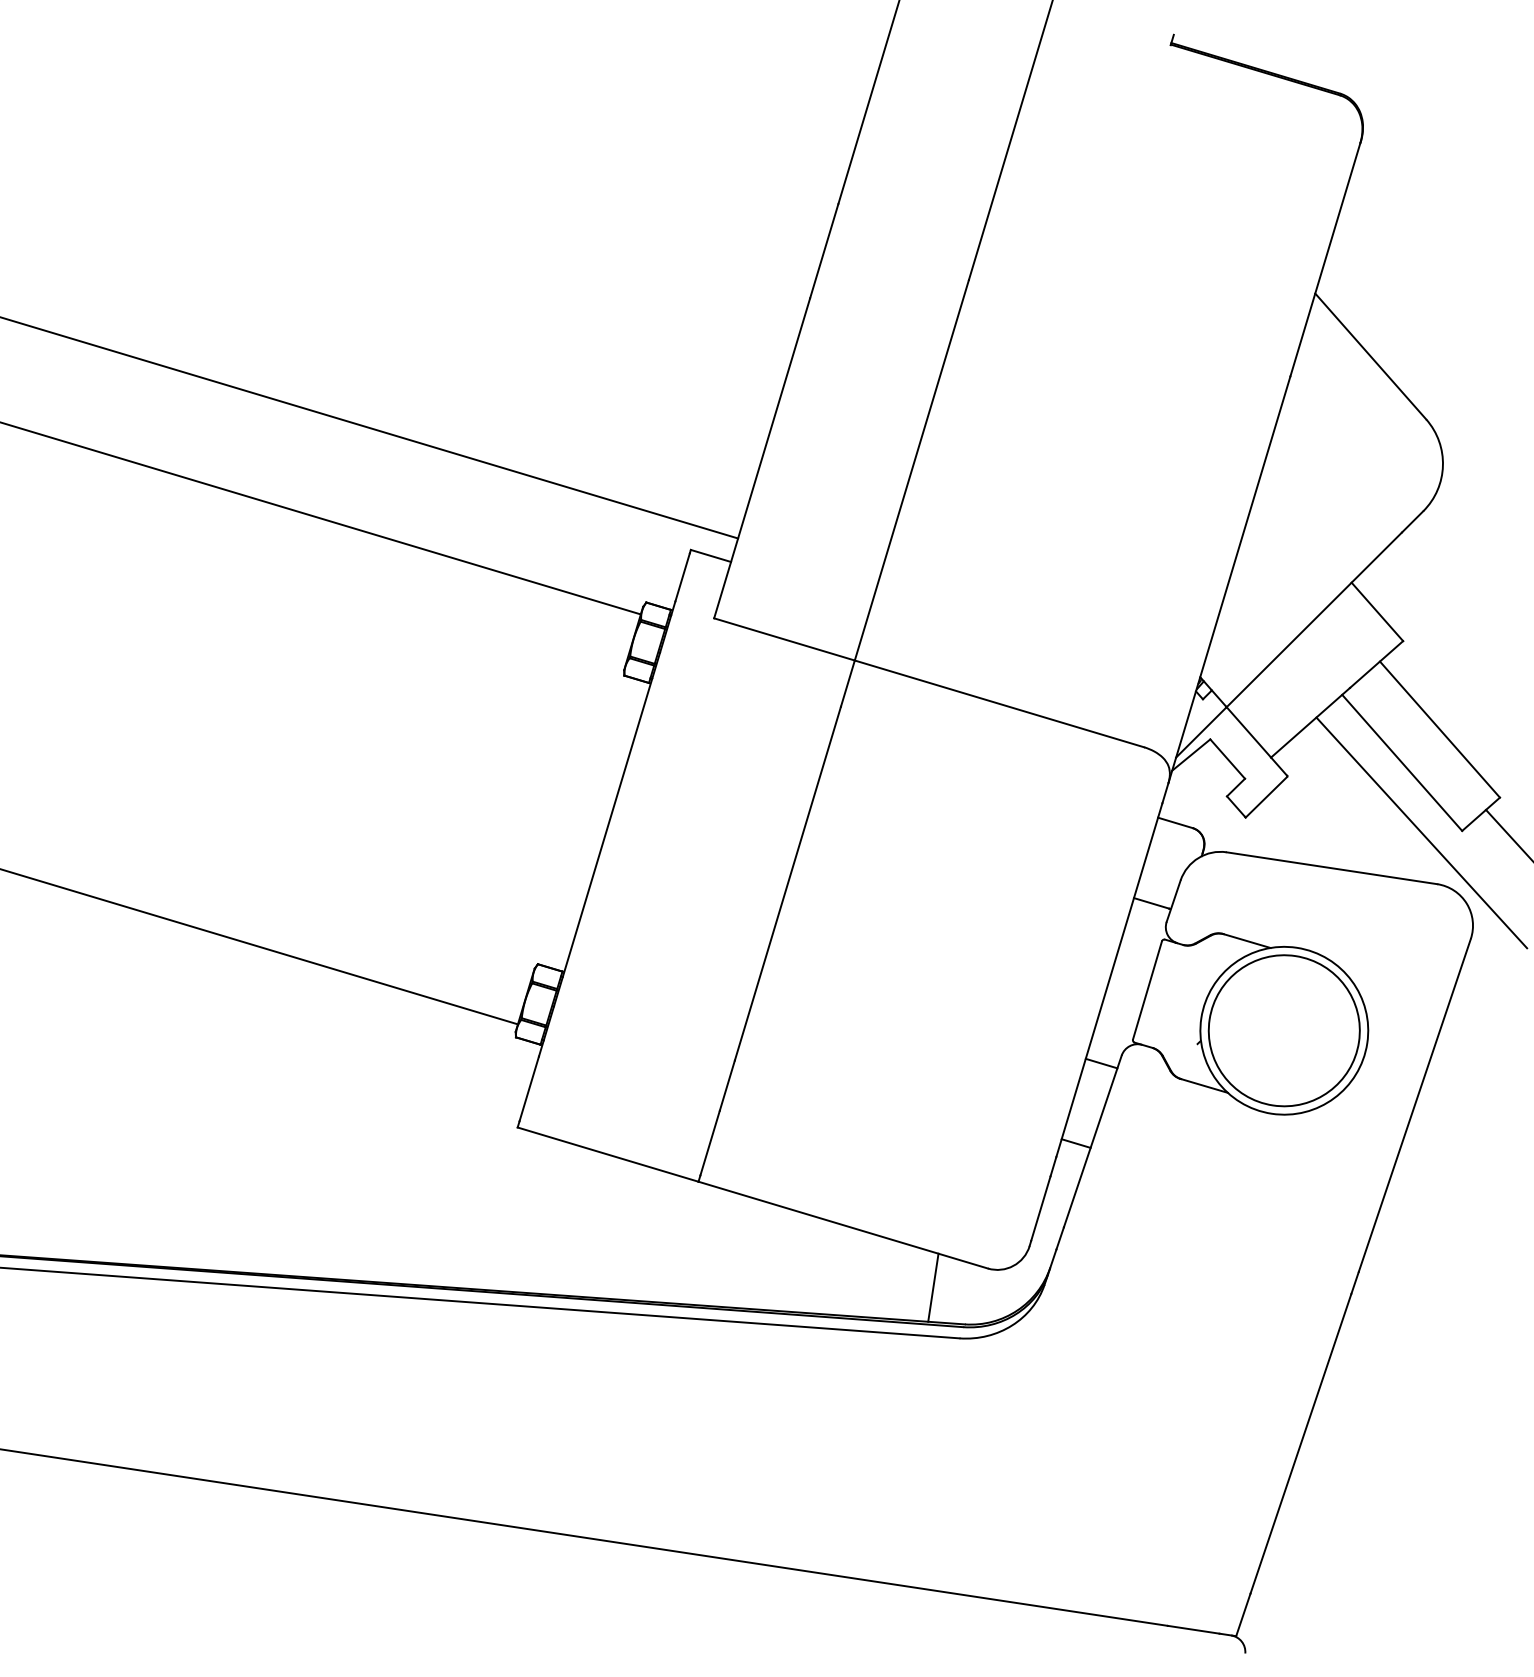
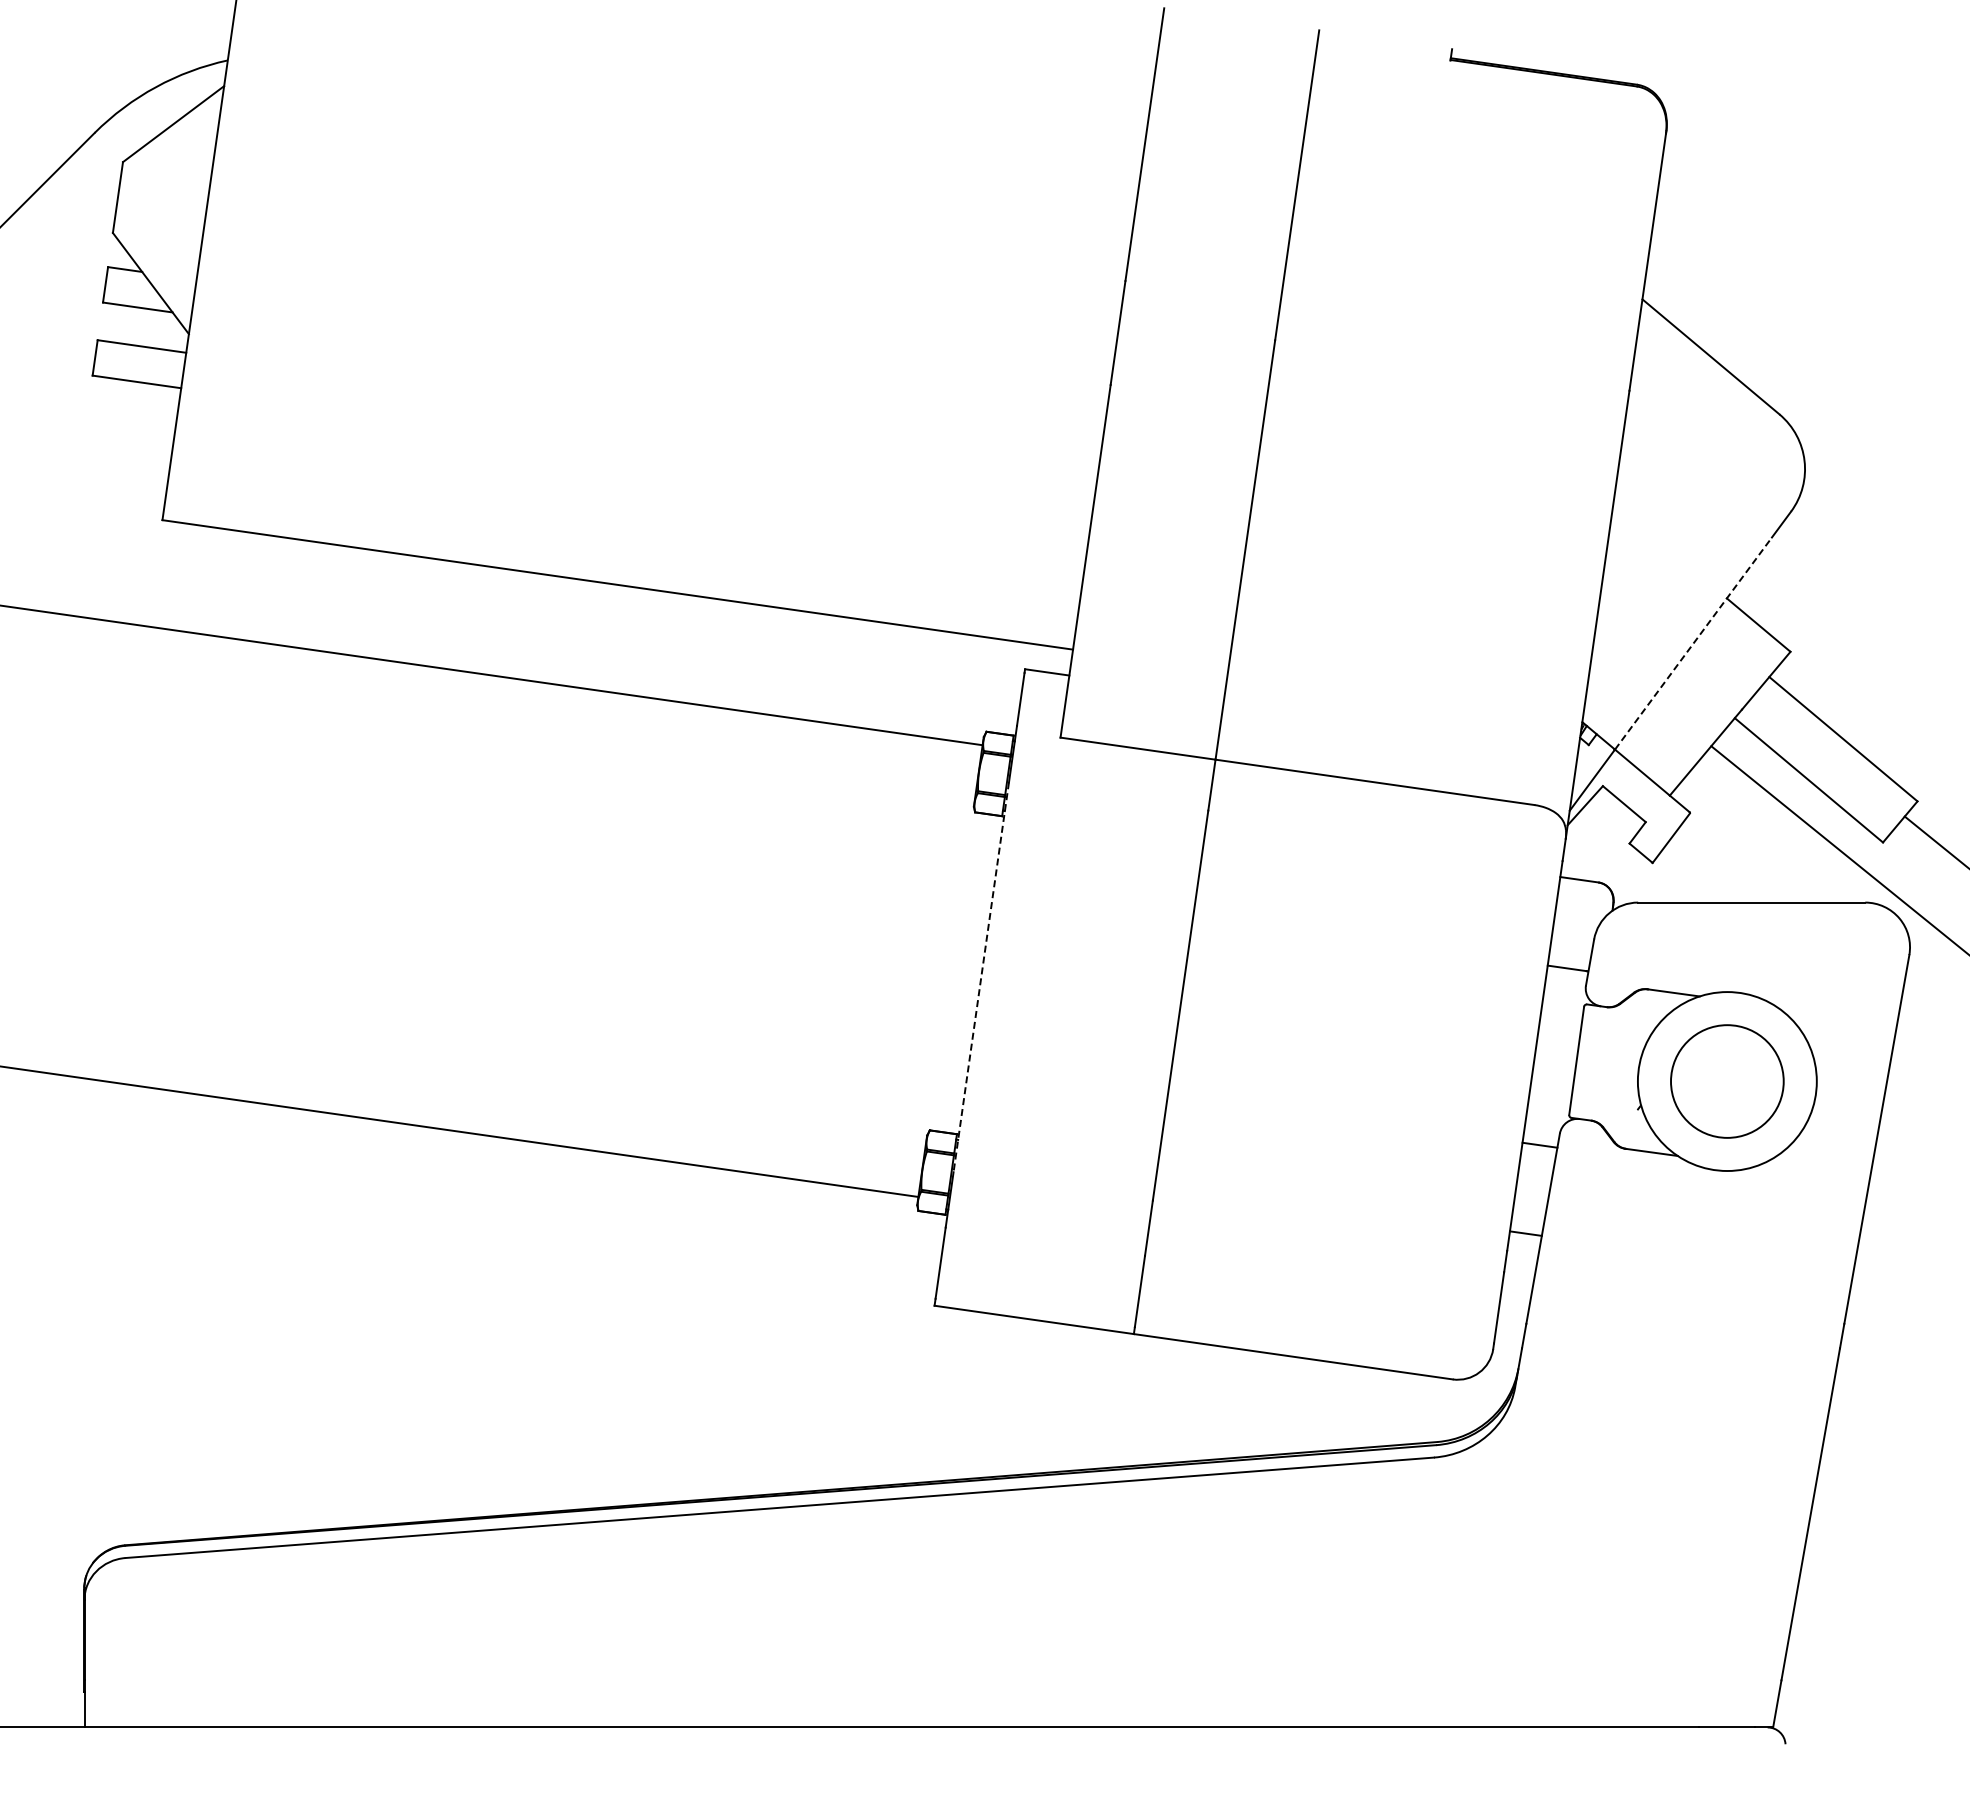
line: (1314, 619) -> (1693, 643), solid -> dashed
line: (607, 829) -> (981, 977), solid -> dashed
circle: (1283, 1030) -> (1726, 1081), size x0.7
line: (933, 1287) -> (1398, 1408), removed

